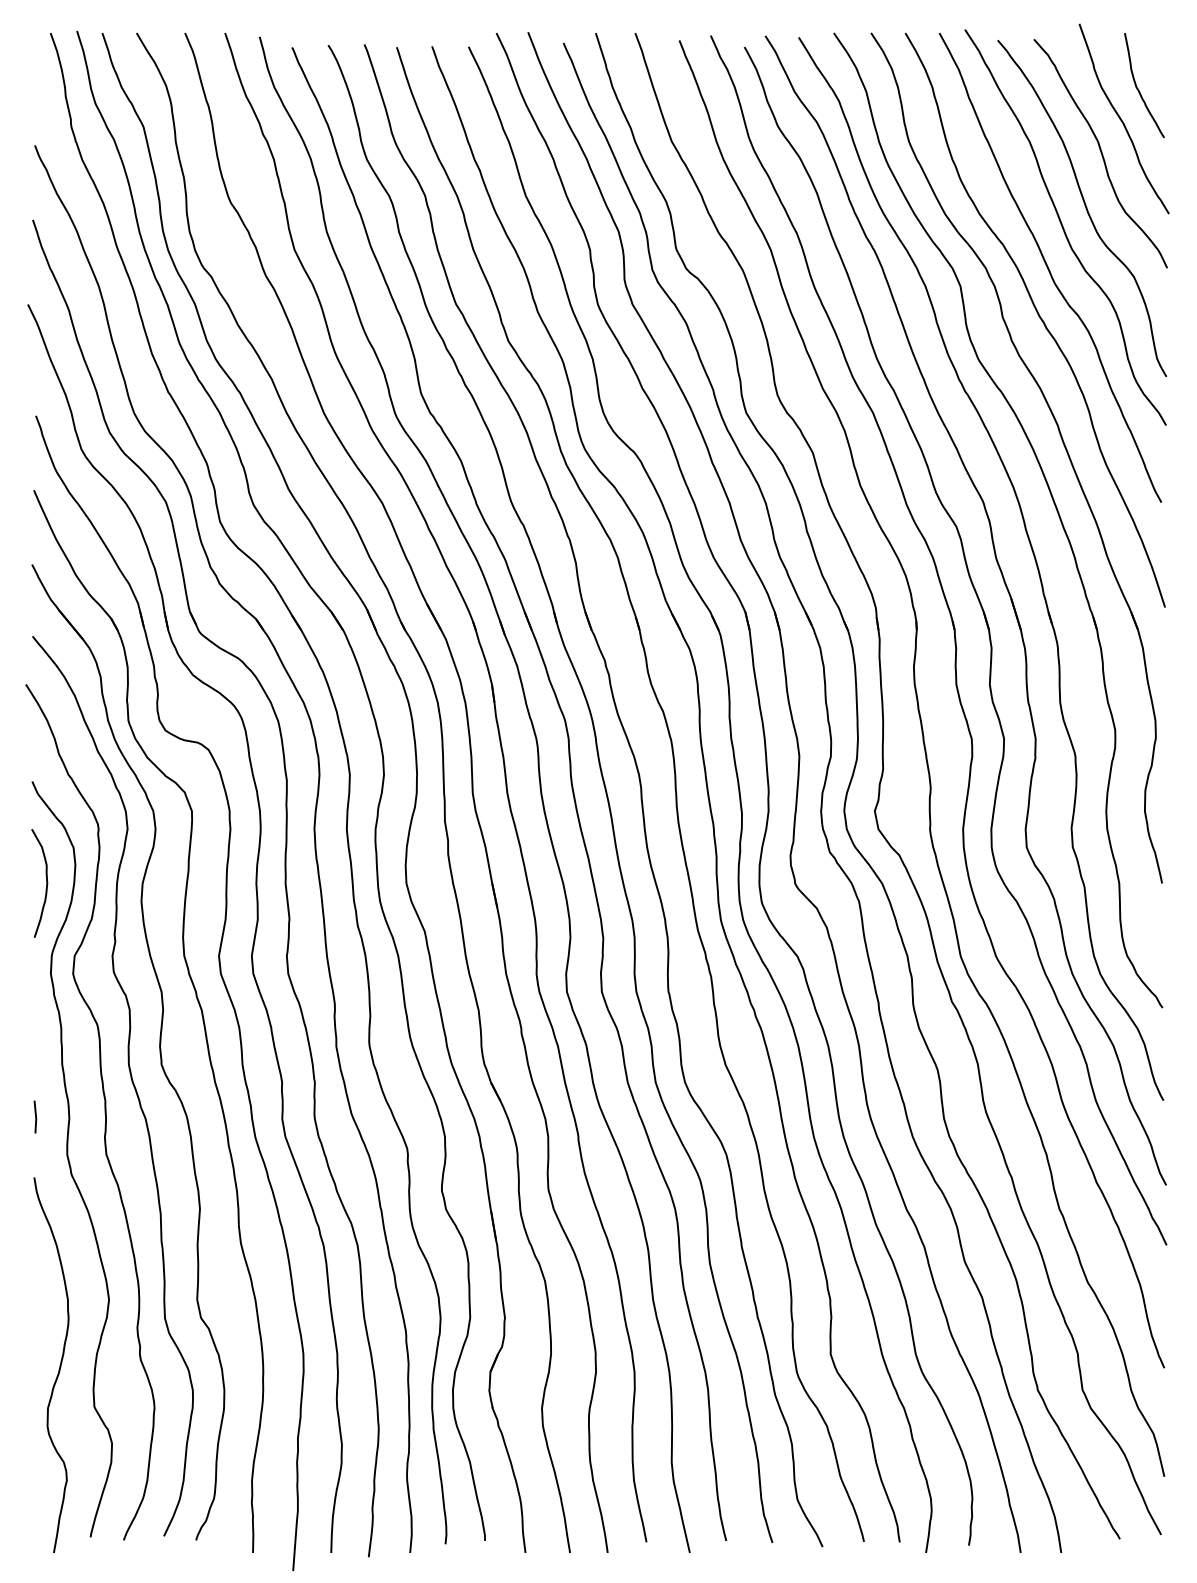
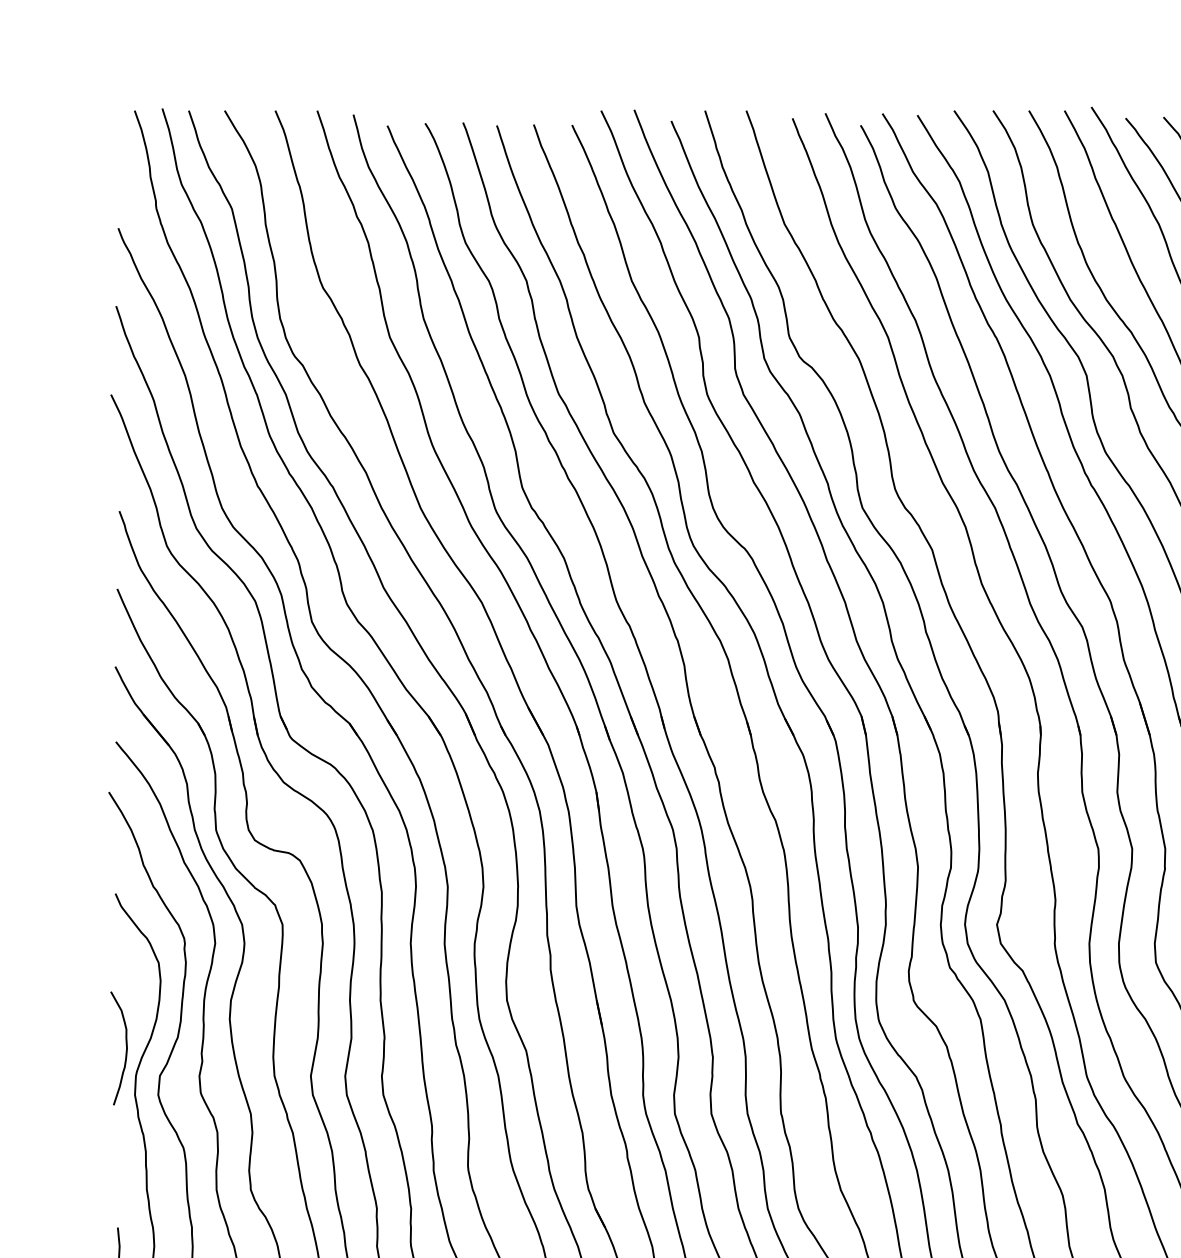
curve: (46, 883) -> (126, 1048), moved

